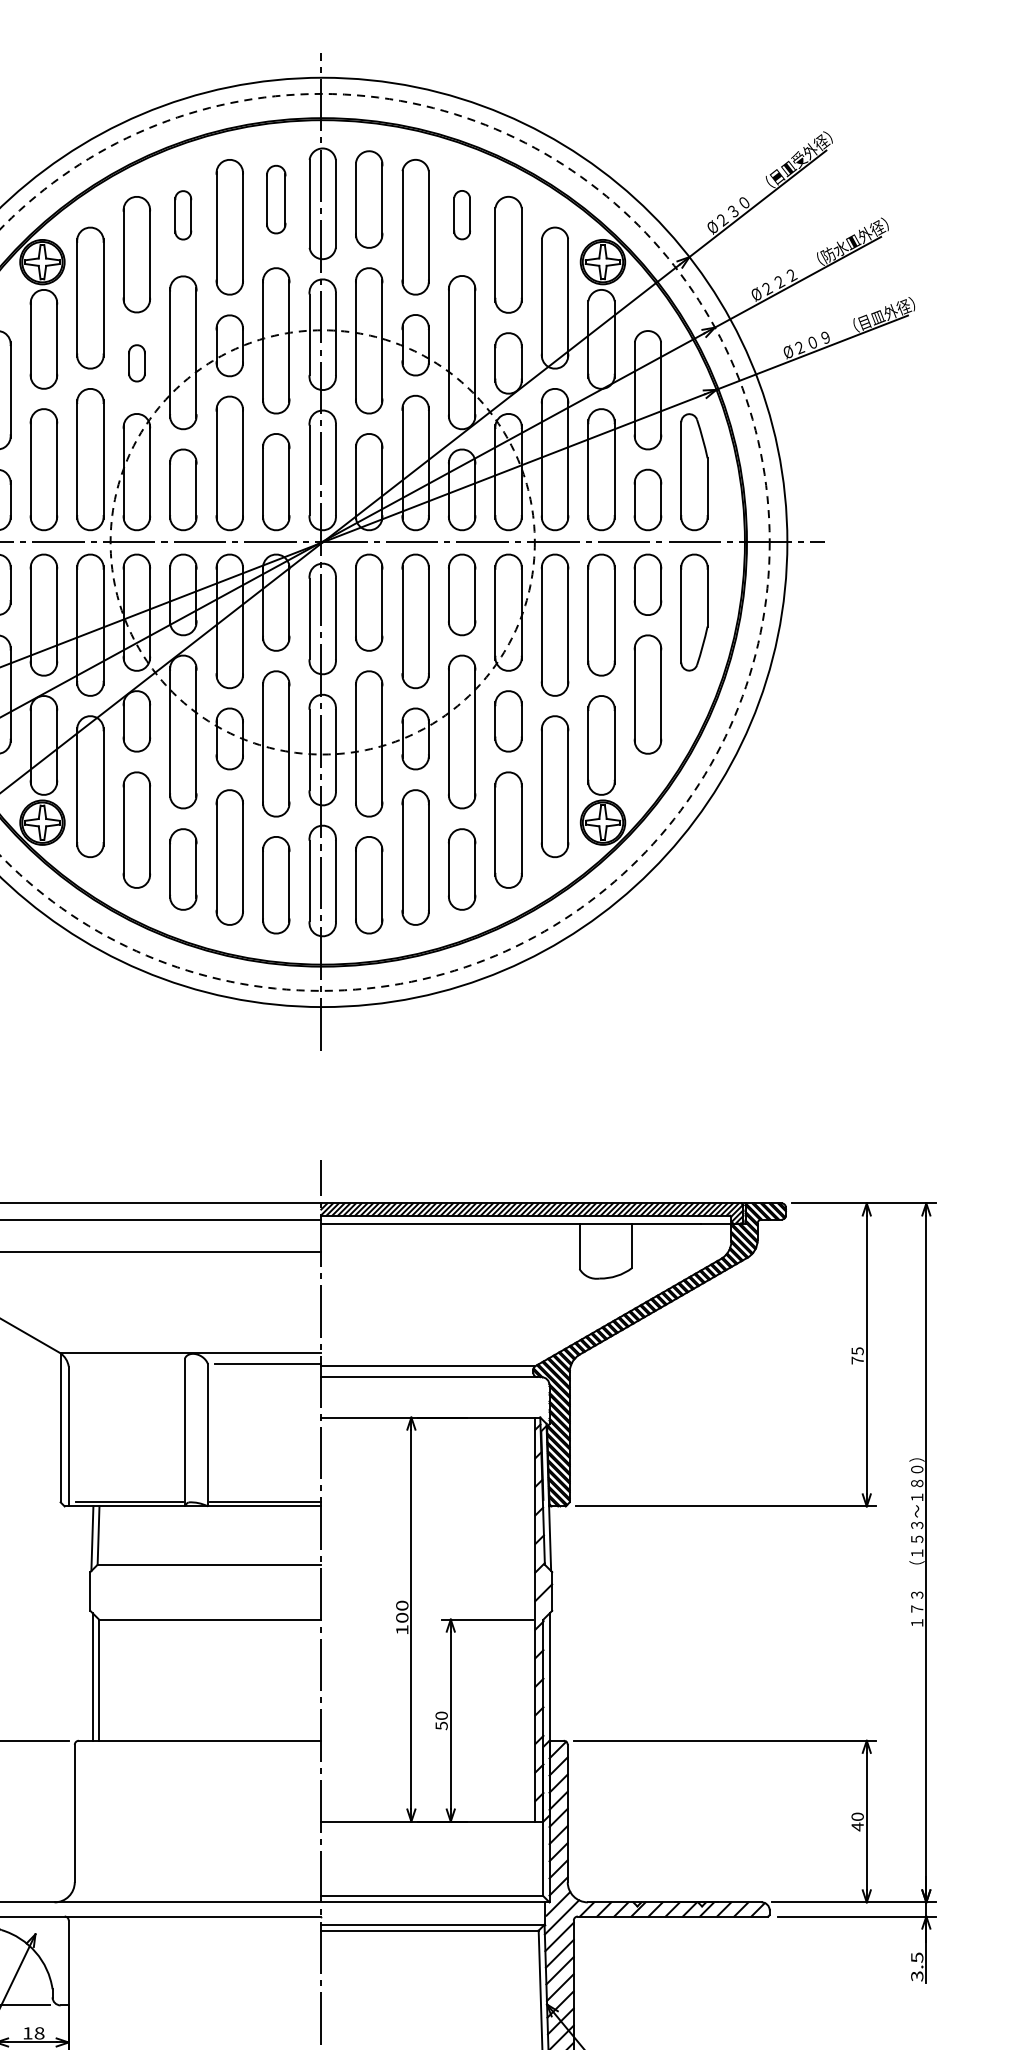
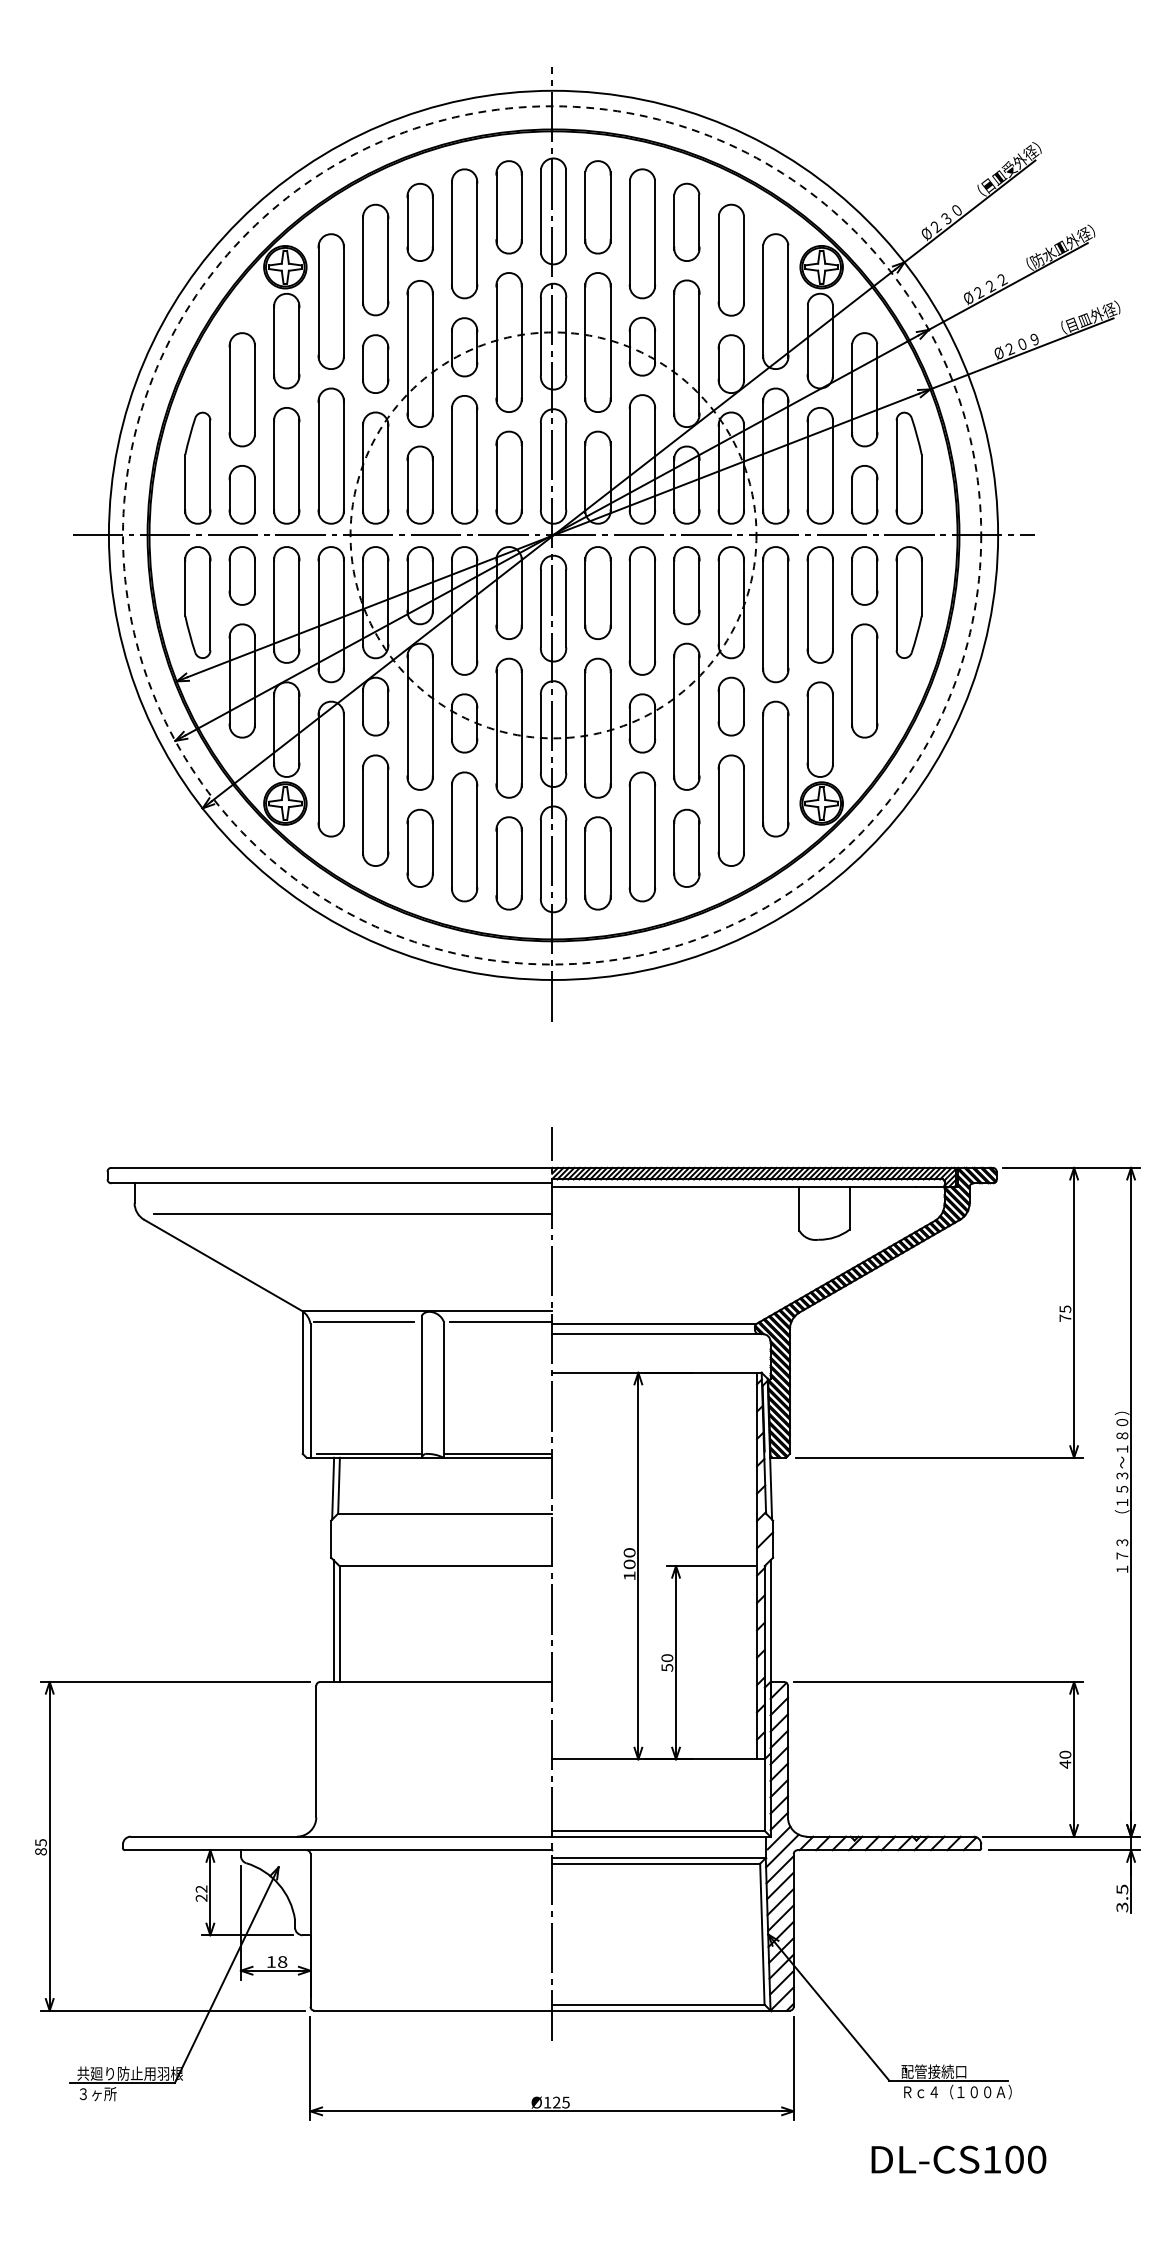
part: (275, 199) -> (508, 207), size x1.43
part: (461, 214) -> (686, 221), size x1.67
part: (182, 215) -> (419, 222), size x1.67
part: (136, 362) -> (375, 363), size x1.67
line: (124, 1363) -> (363, 1321), added

